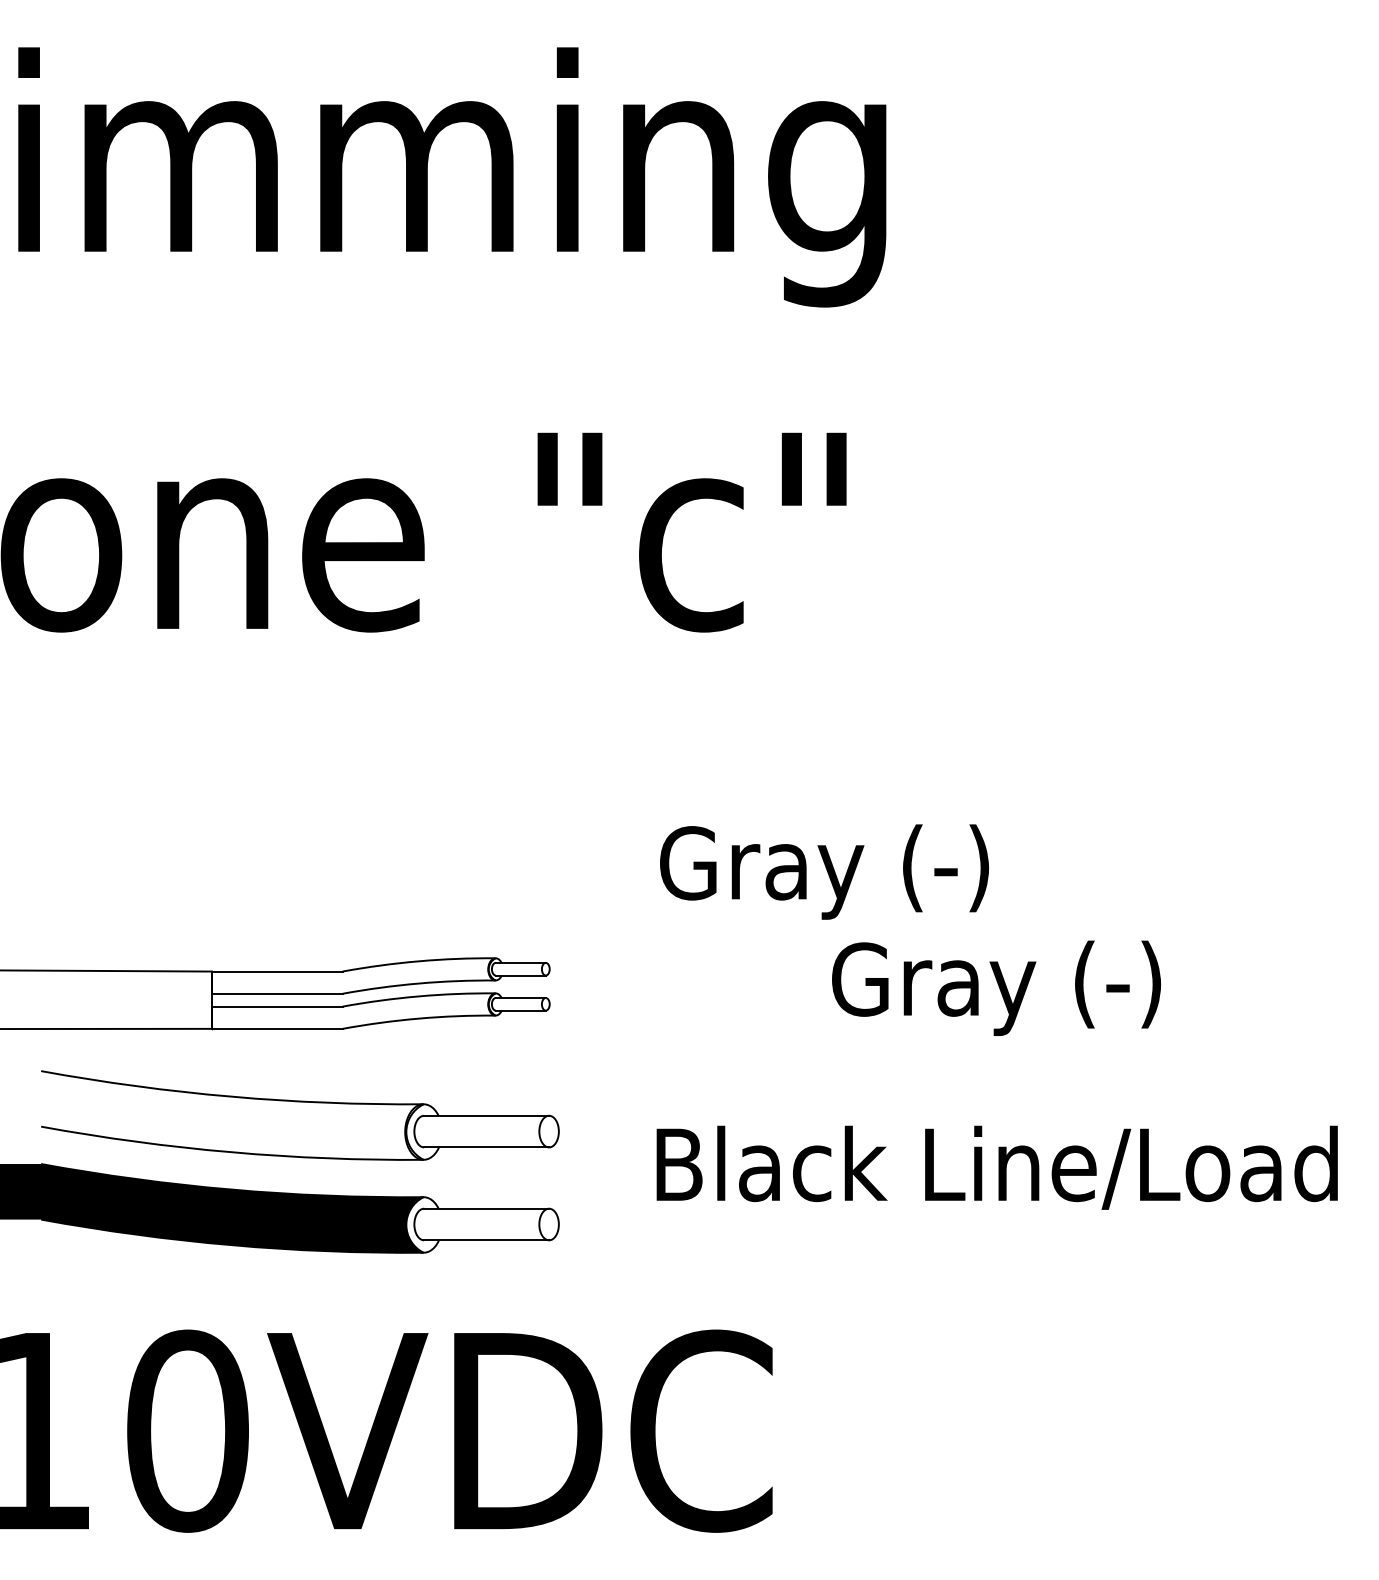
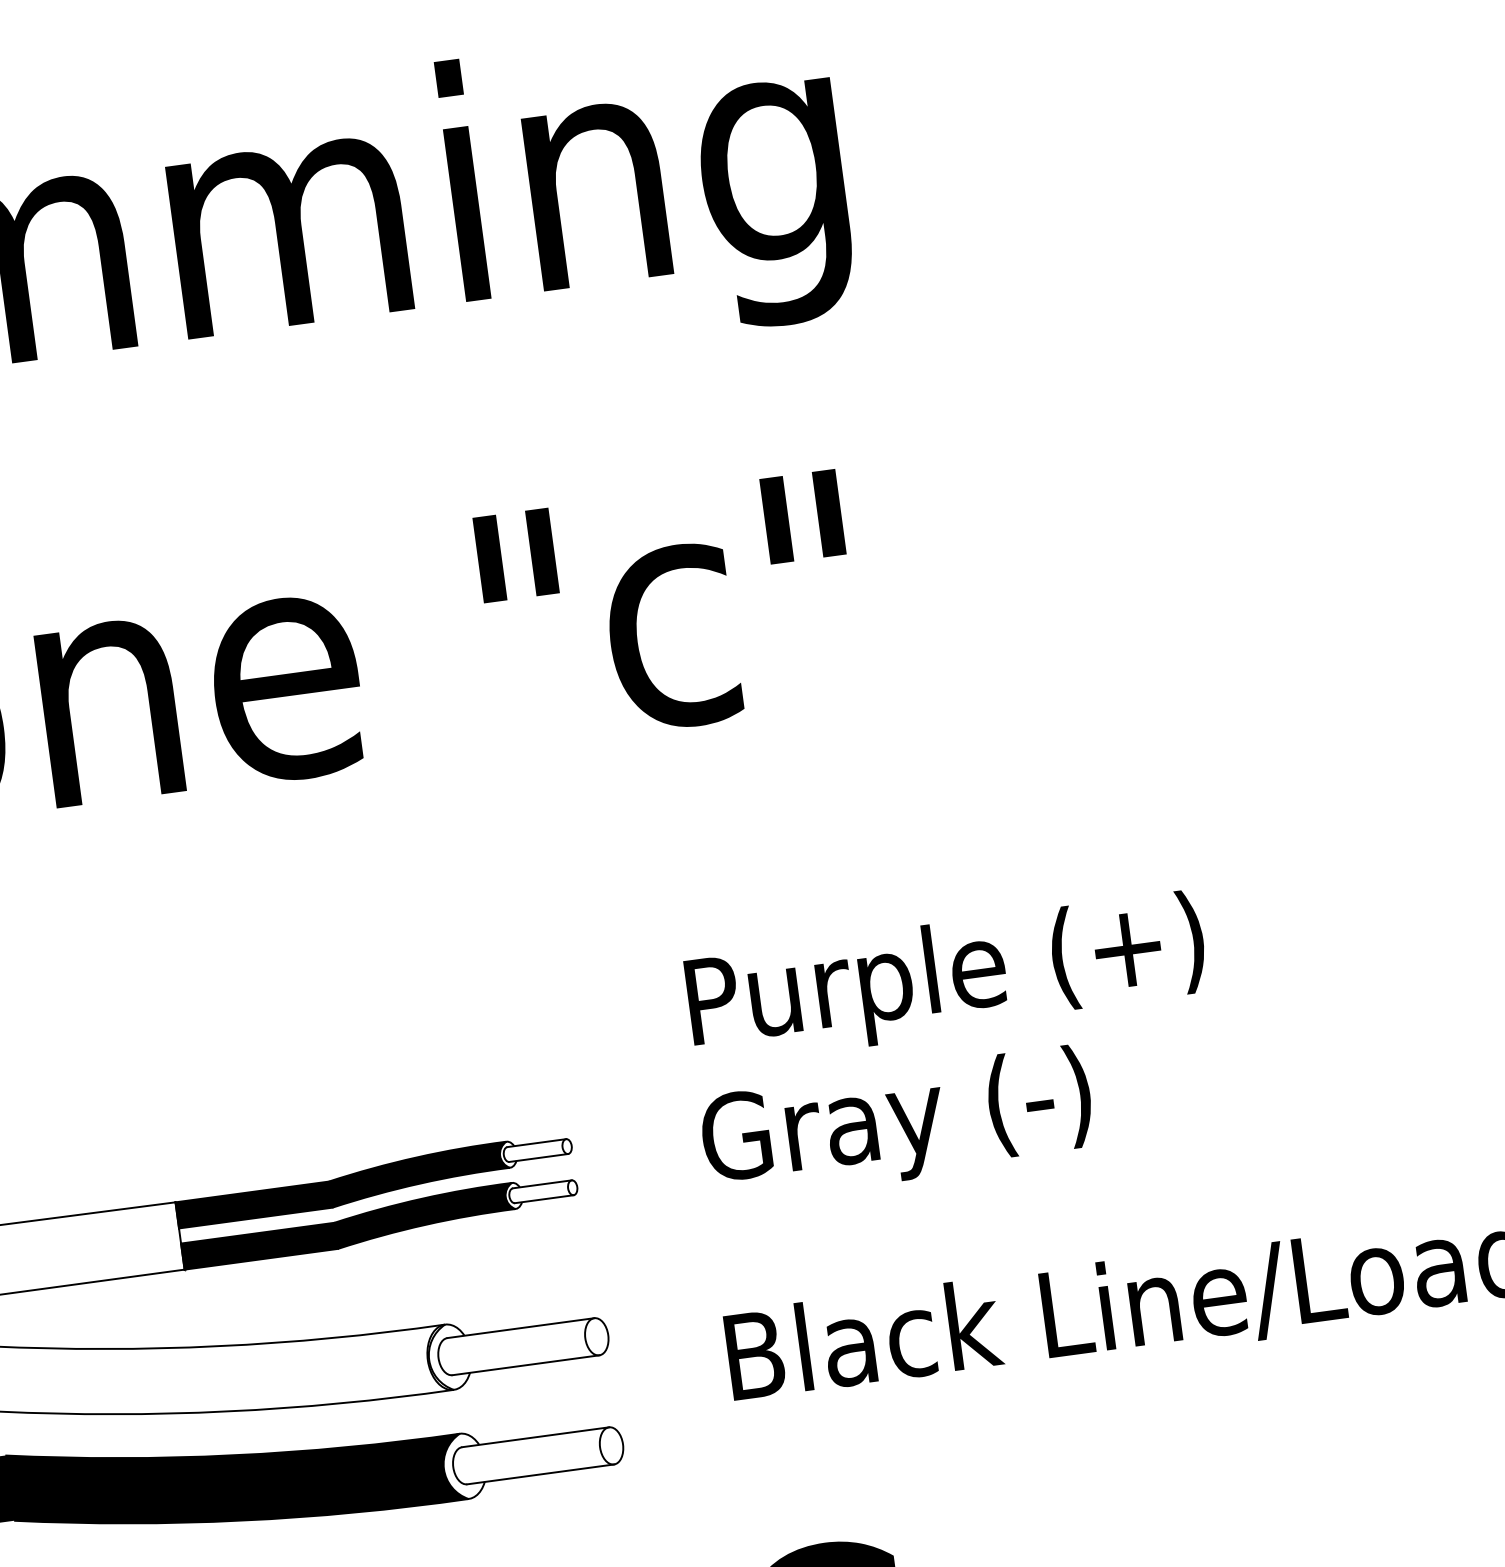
text: (880, 871) -> (944, 978), Gray (-) -> Purple (+)
fill: (353, 975) -> (342, 1184), added
text: (996, 987) -> (897, 1123), moved
fill: (353, 1010) -> (347, 1225), added

